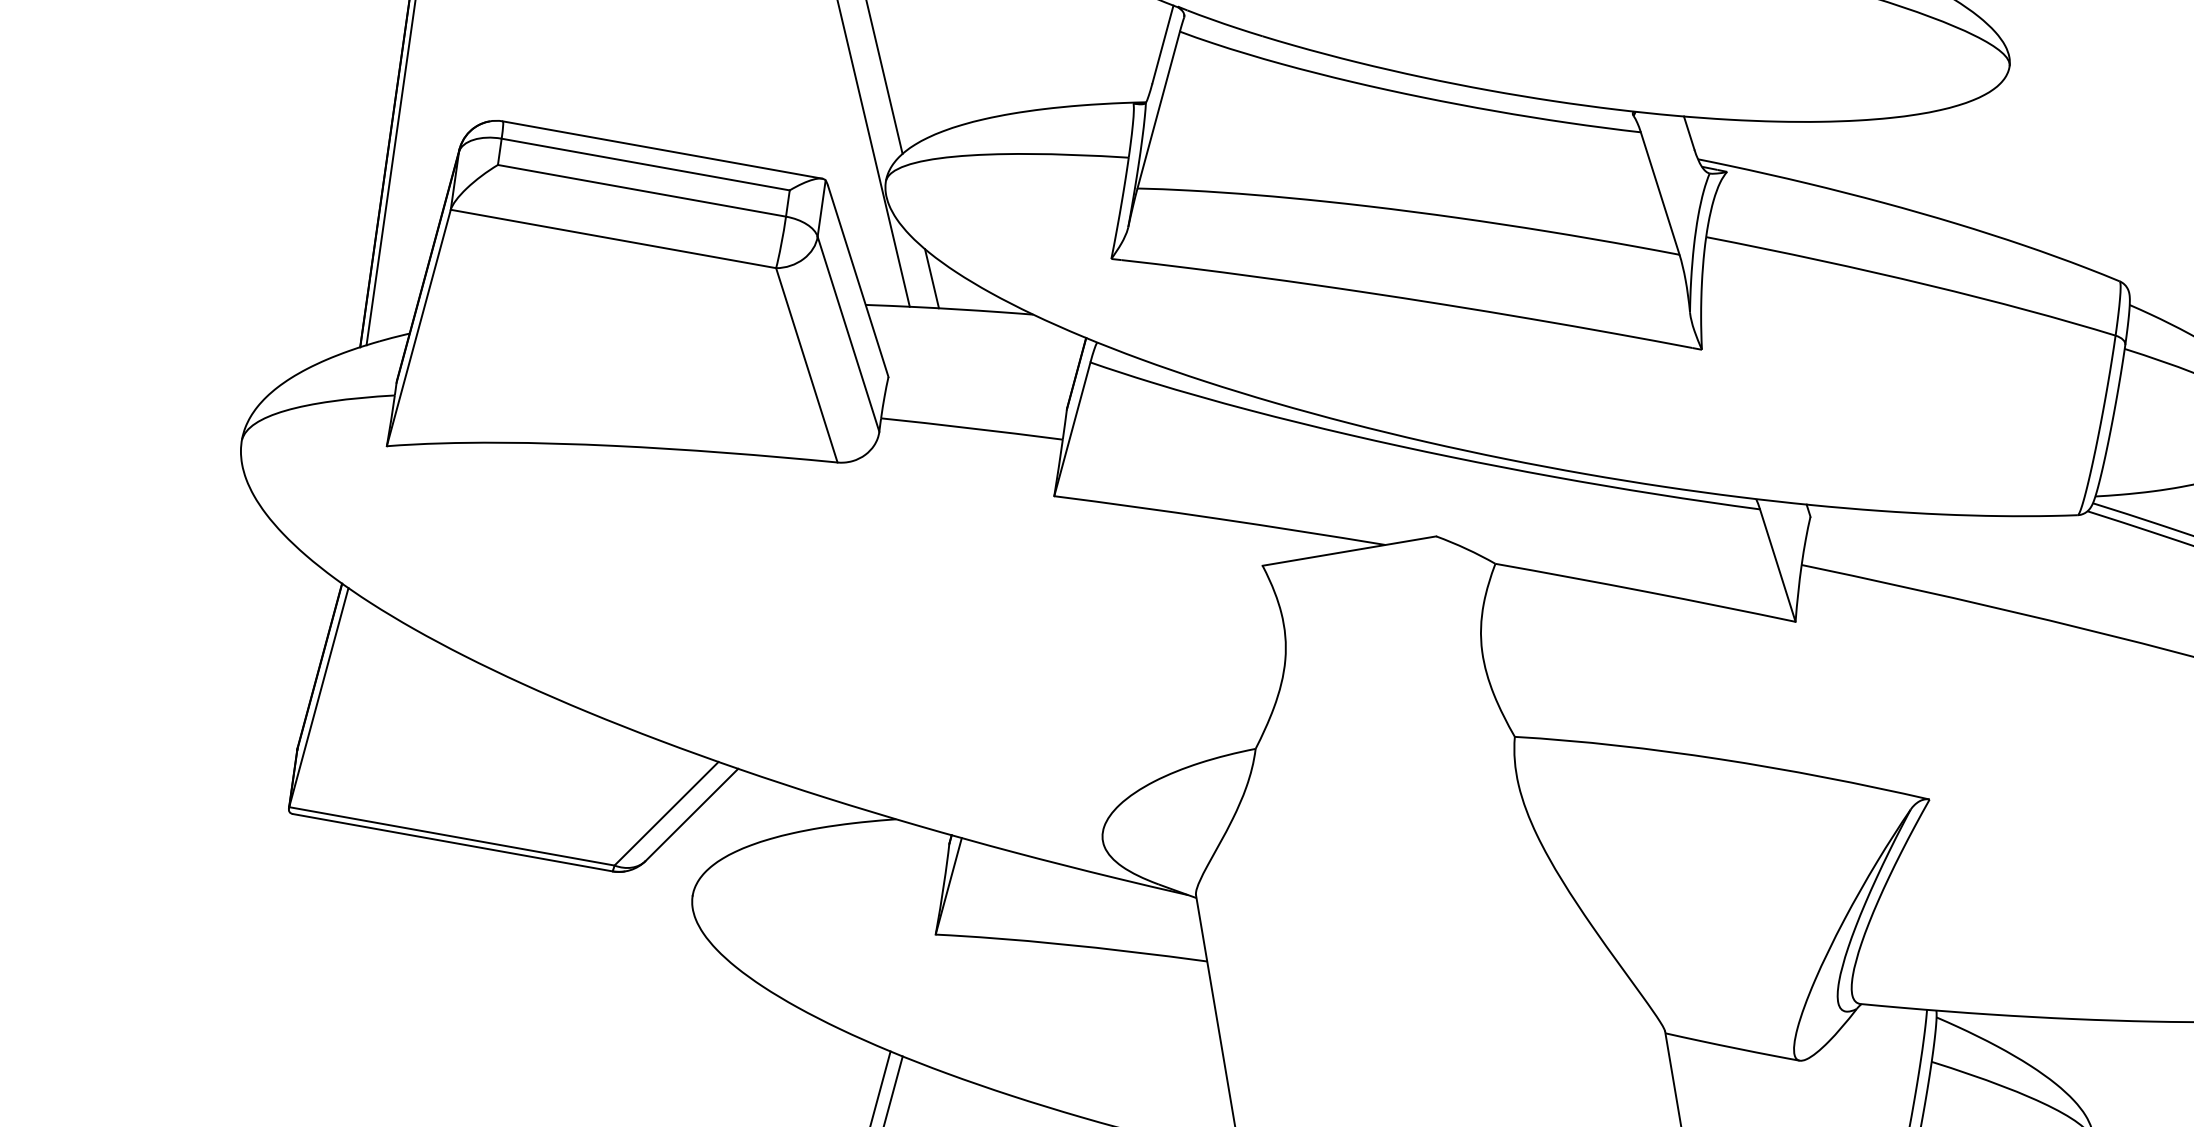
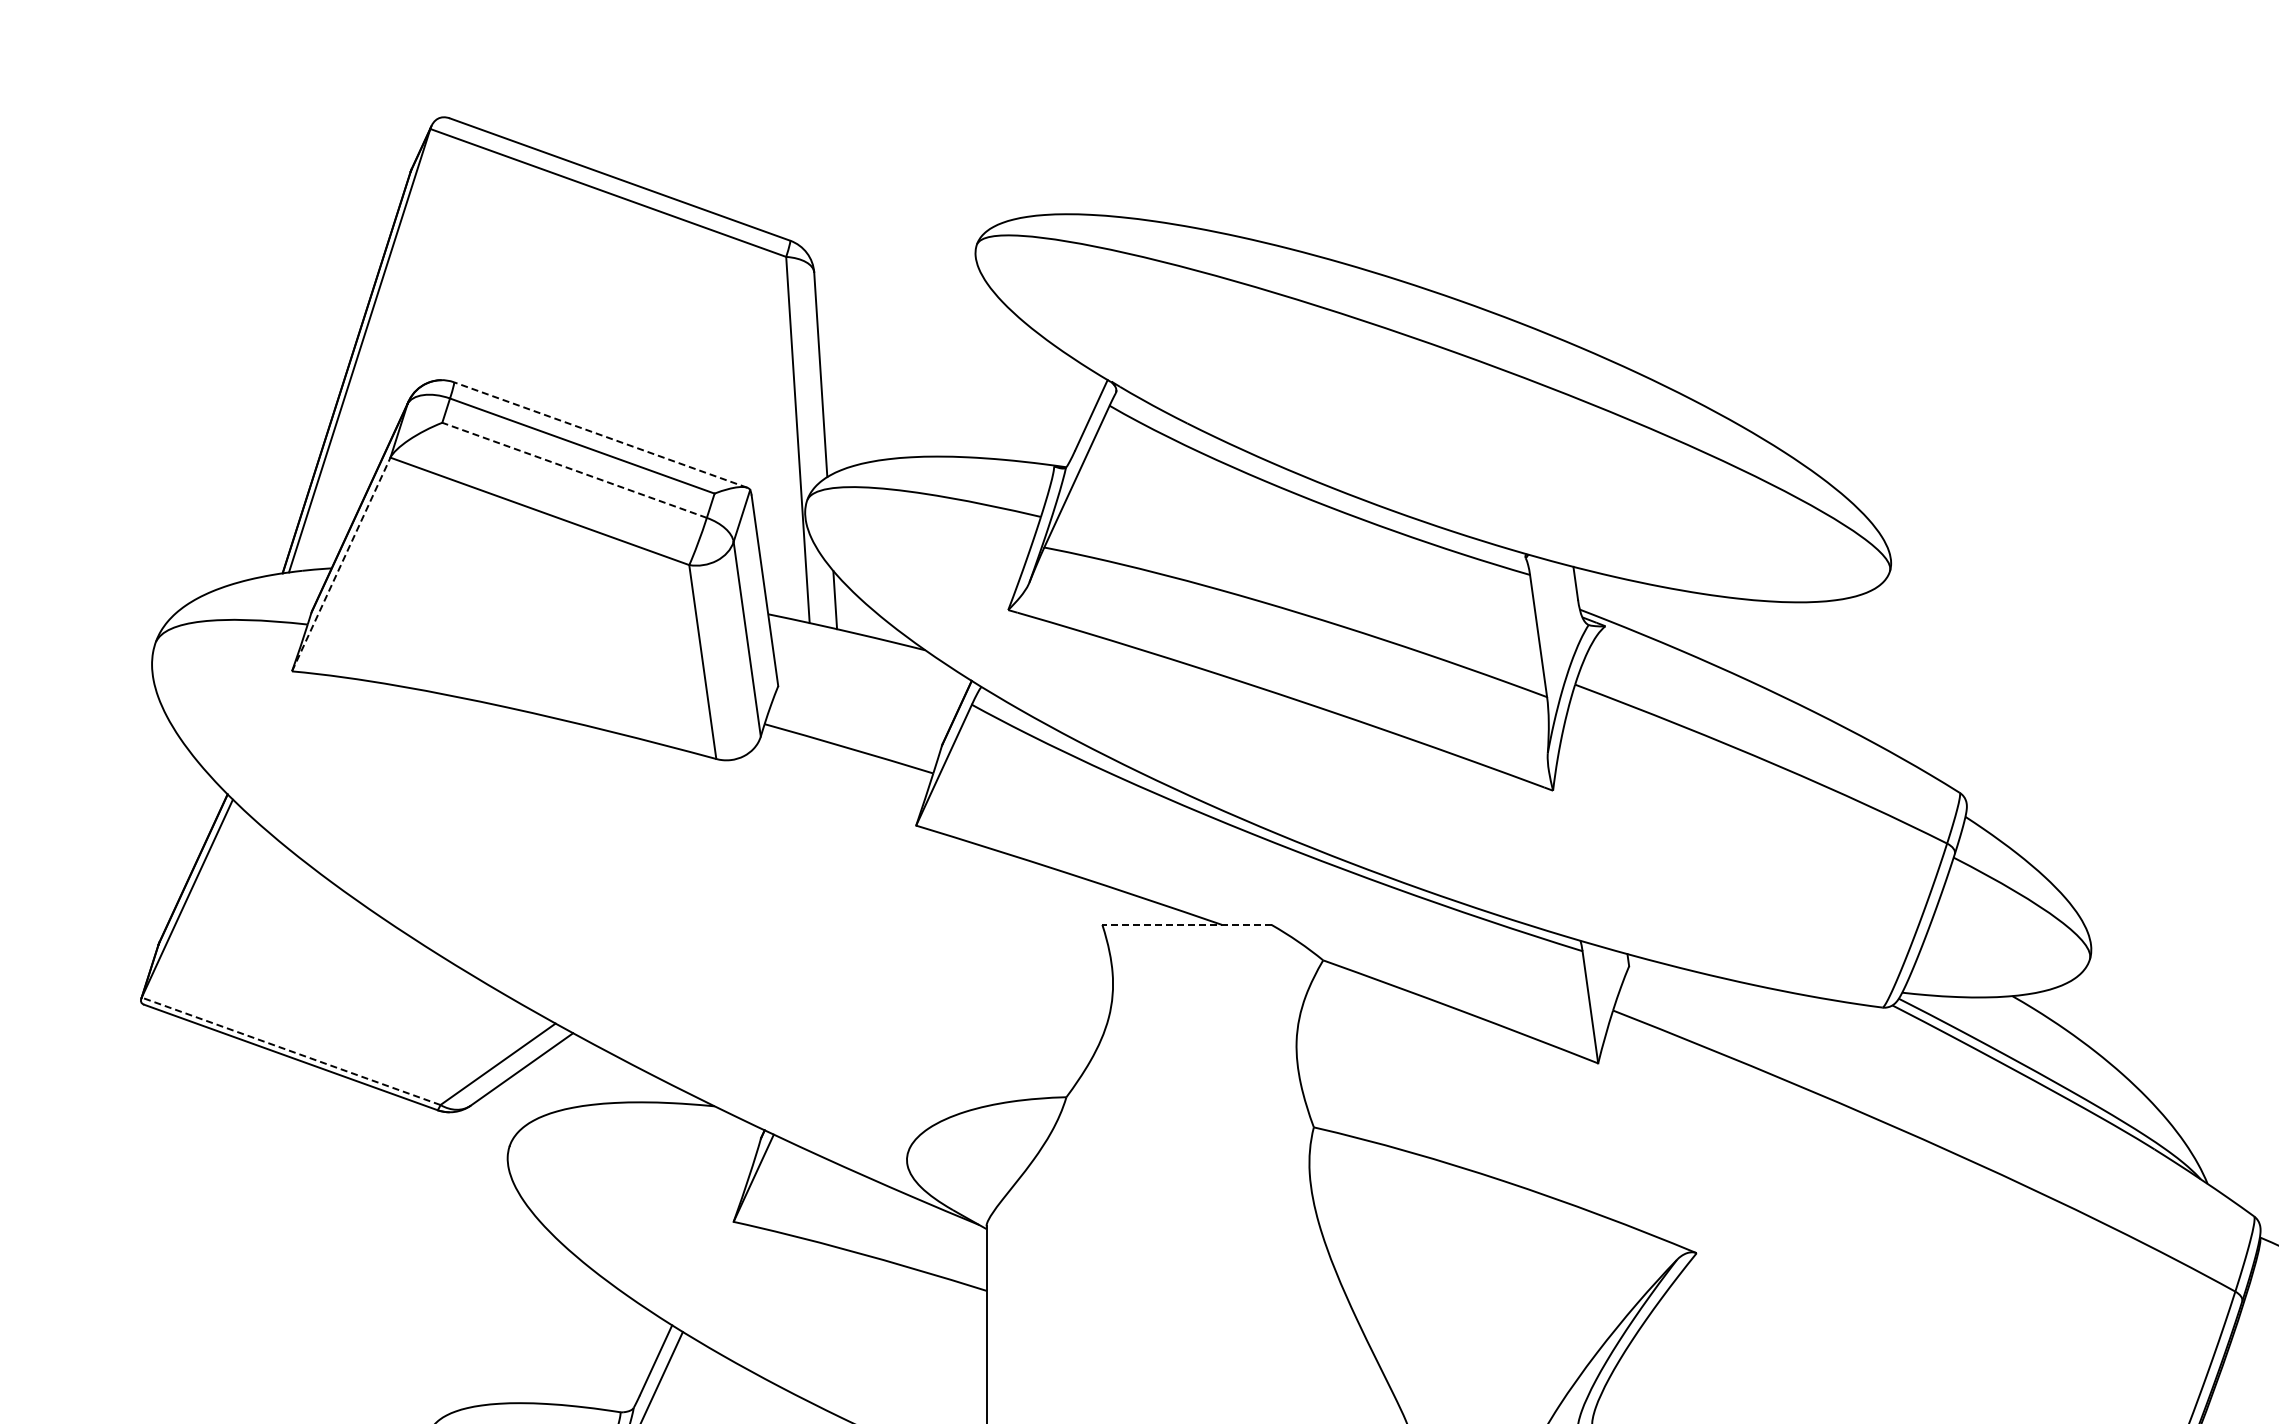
line: (662, 150) -> (600, 435), solid -> dashed
line: (641, 191) -> (574, 470), solid -> dashed
line: (419, 327) -> (341, 564), solid -> dashed
line: (1348, 550) -> (1186, 924), solid -> dashed
line: (452, 836) -> (291, 1051), solid -> dashed

